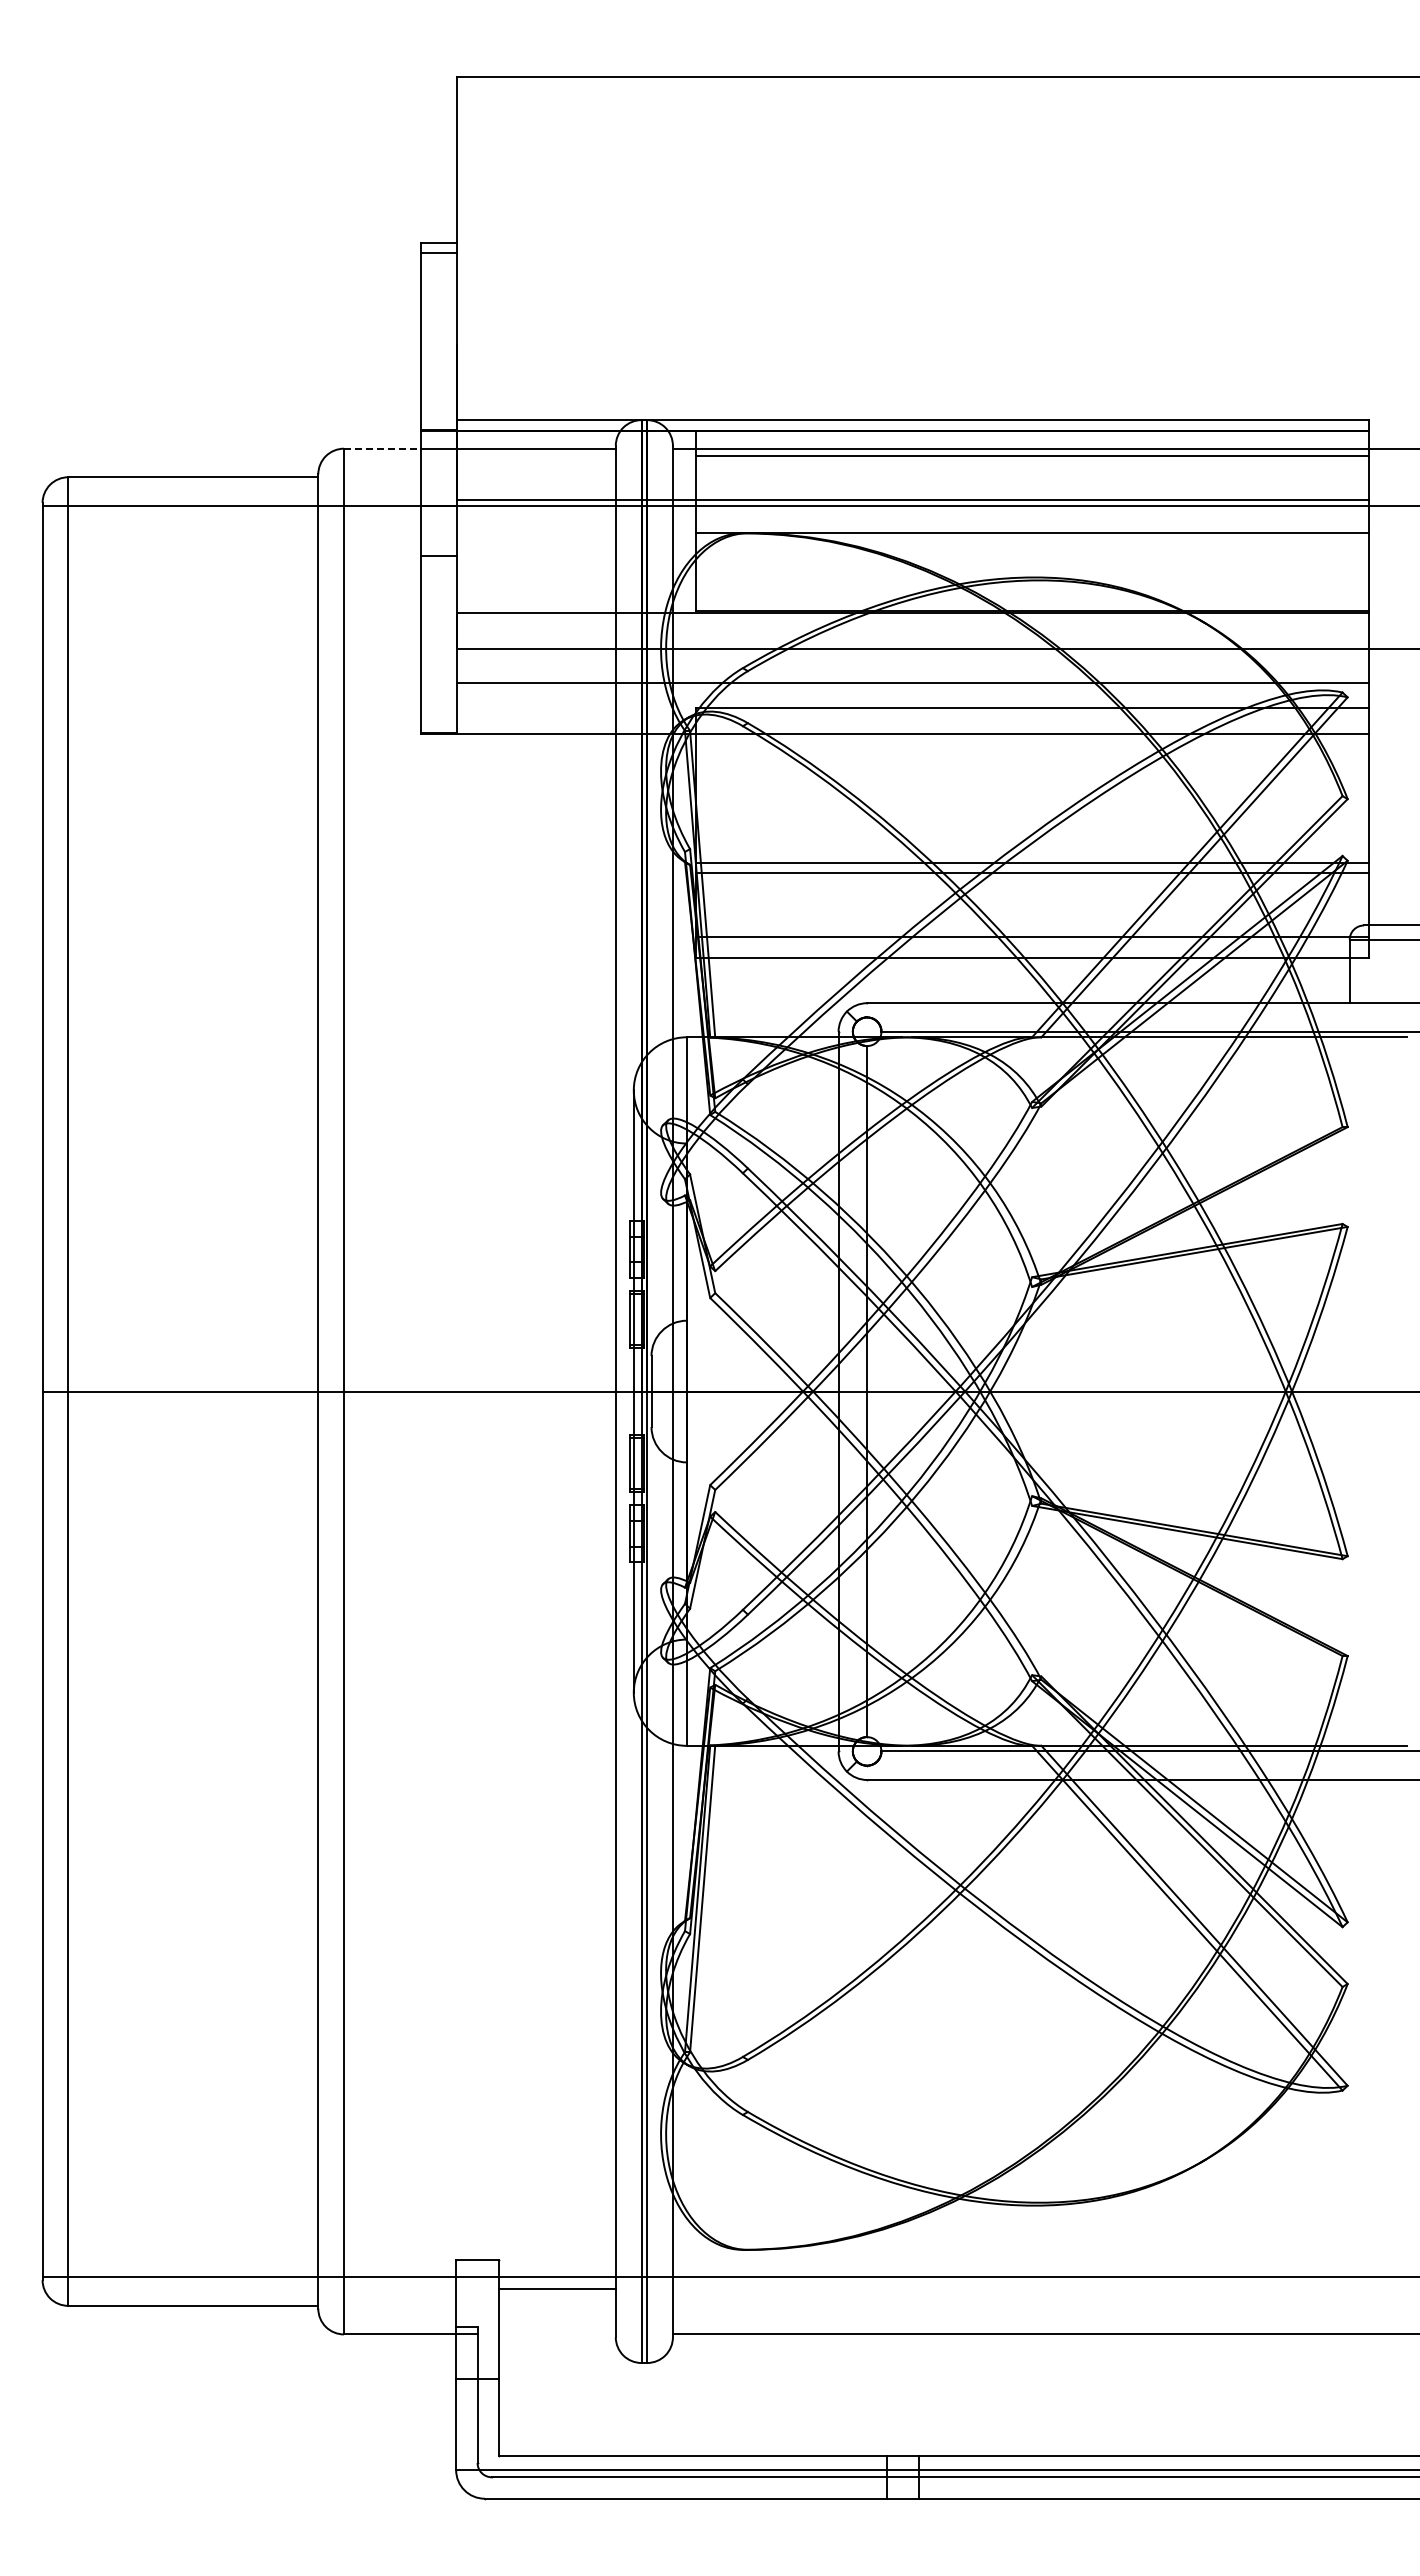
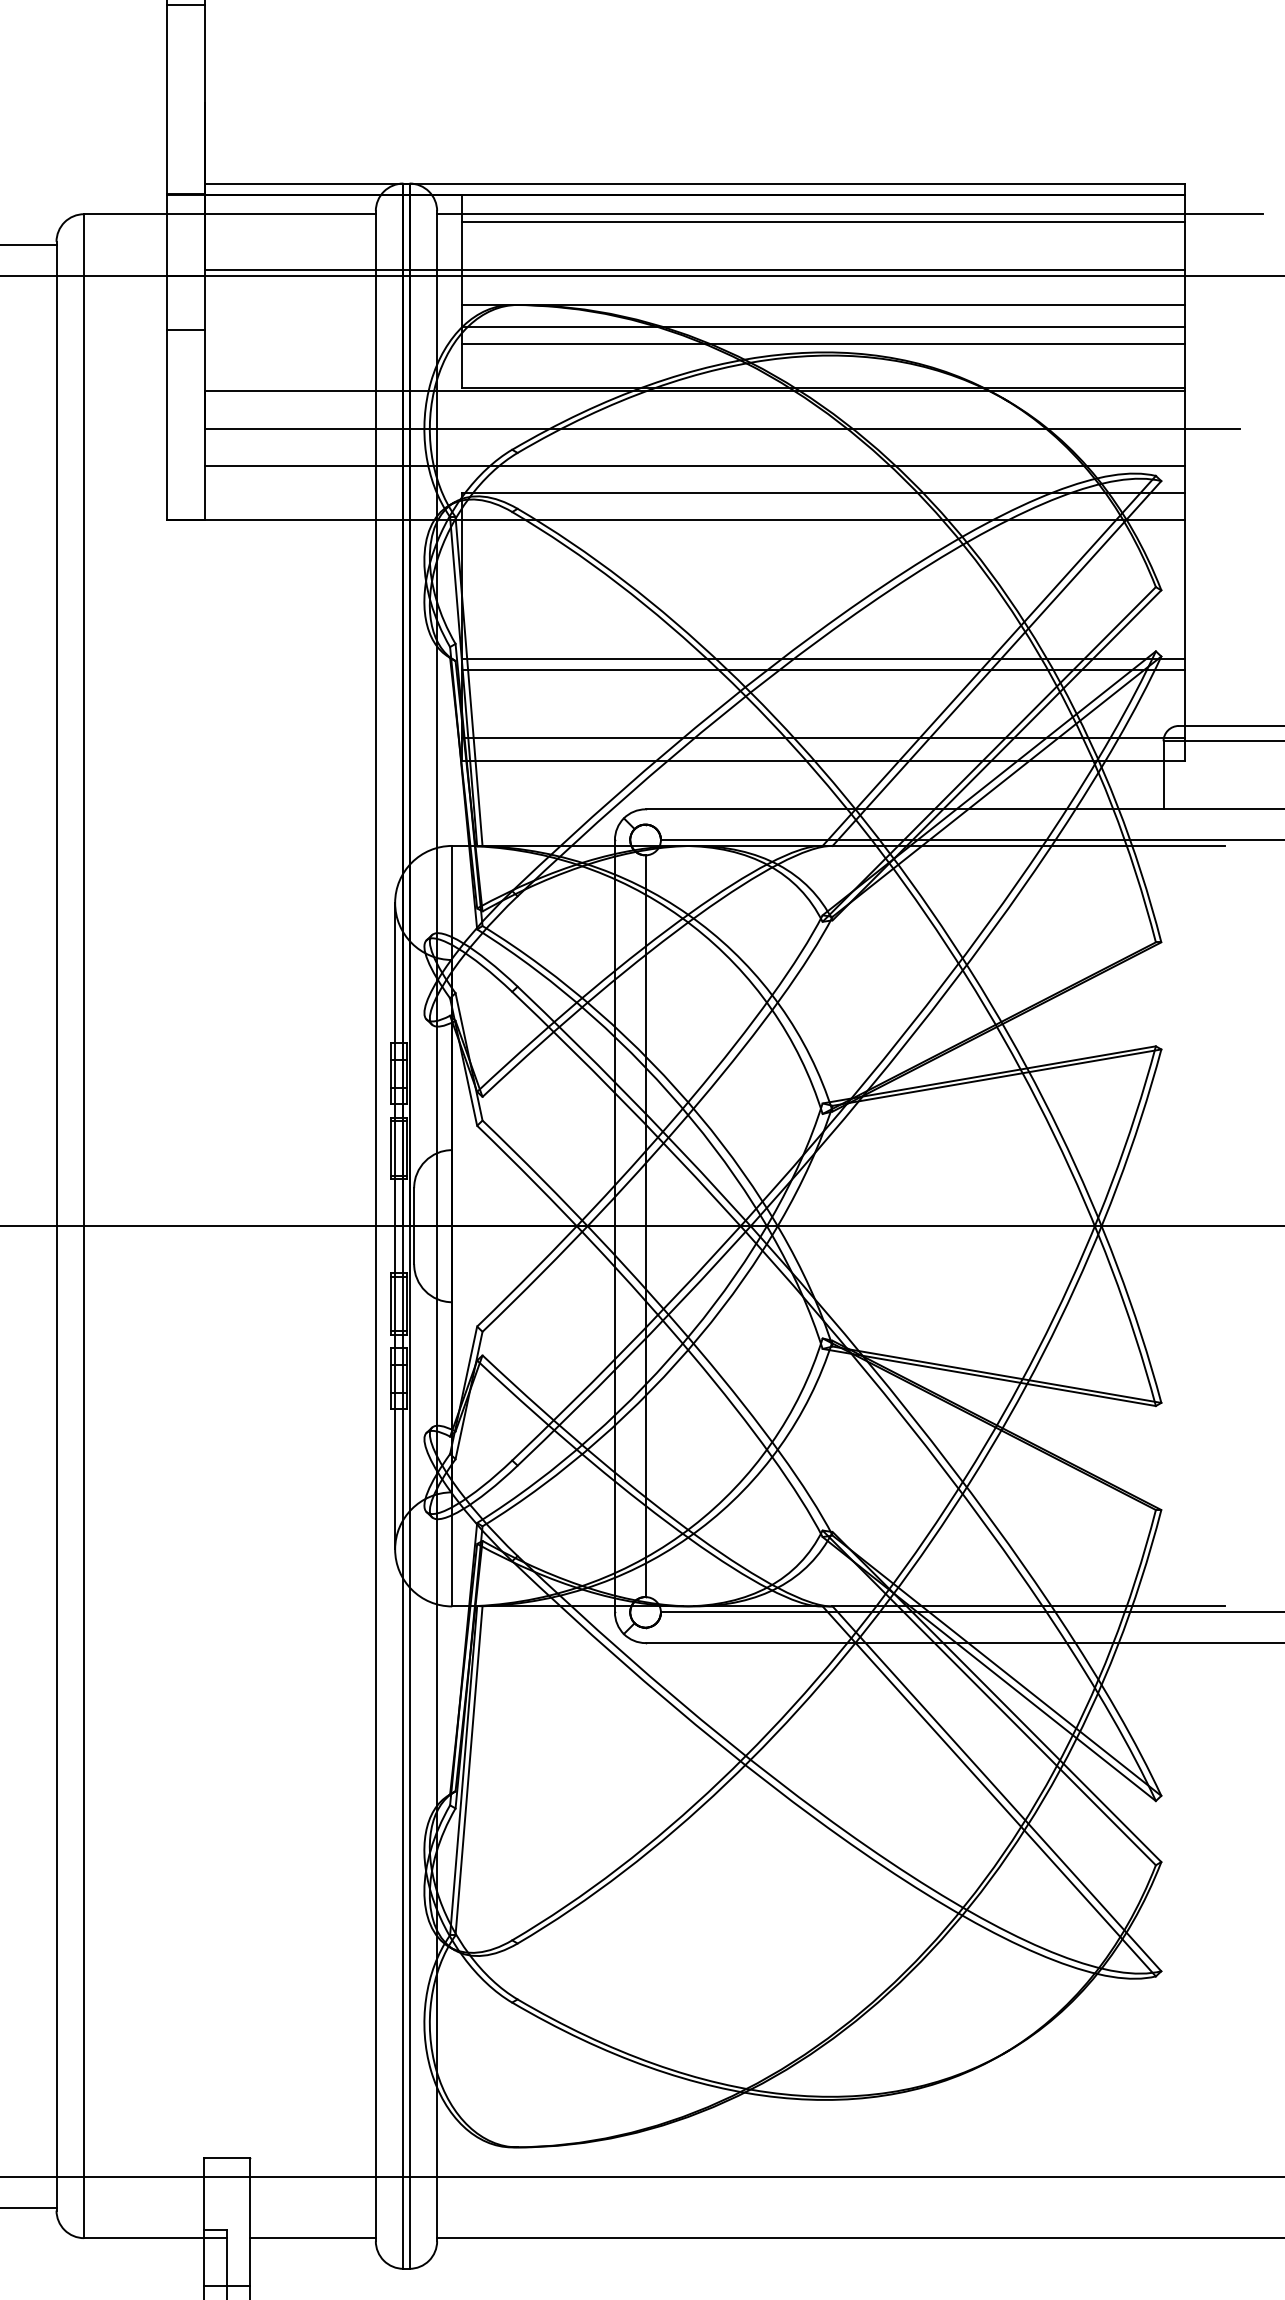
line: (382, 448) -> (125, 213), dashed -> solid
line: (1032, 554) -> (823, 327), added
line: (1032, 570) -> (823, 344), added
line: (557, 2289) -> (313, 2238), moved

